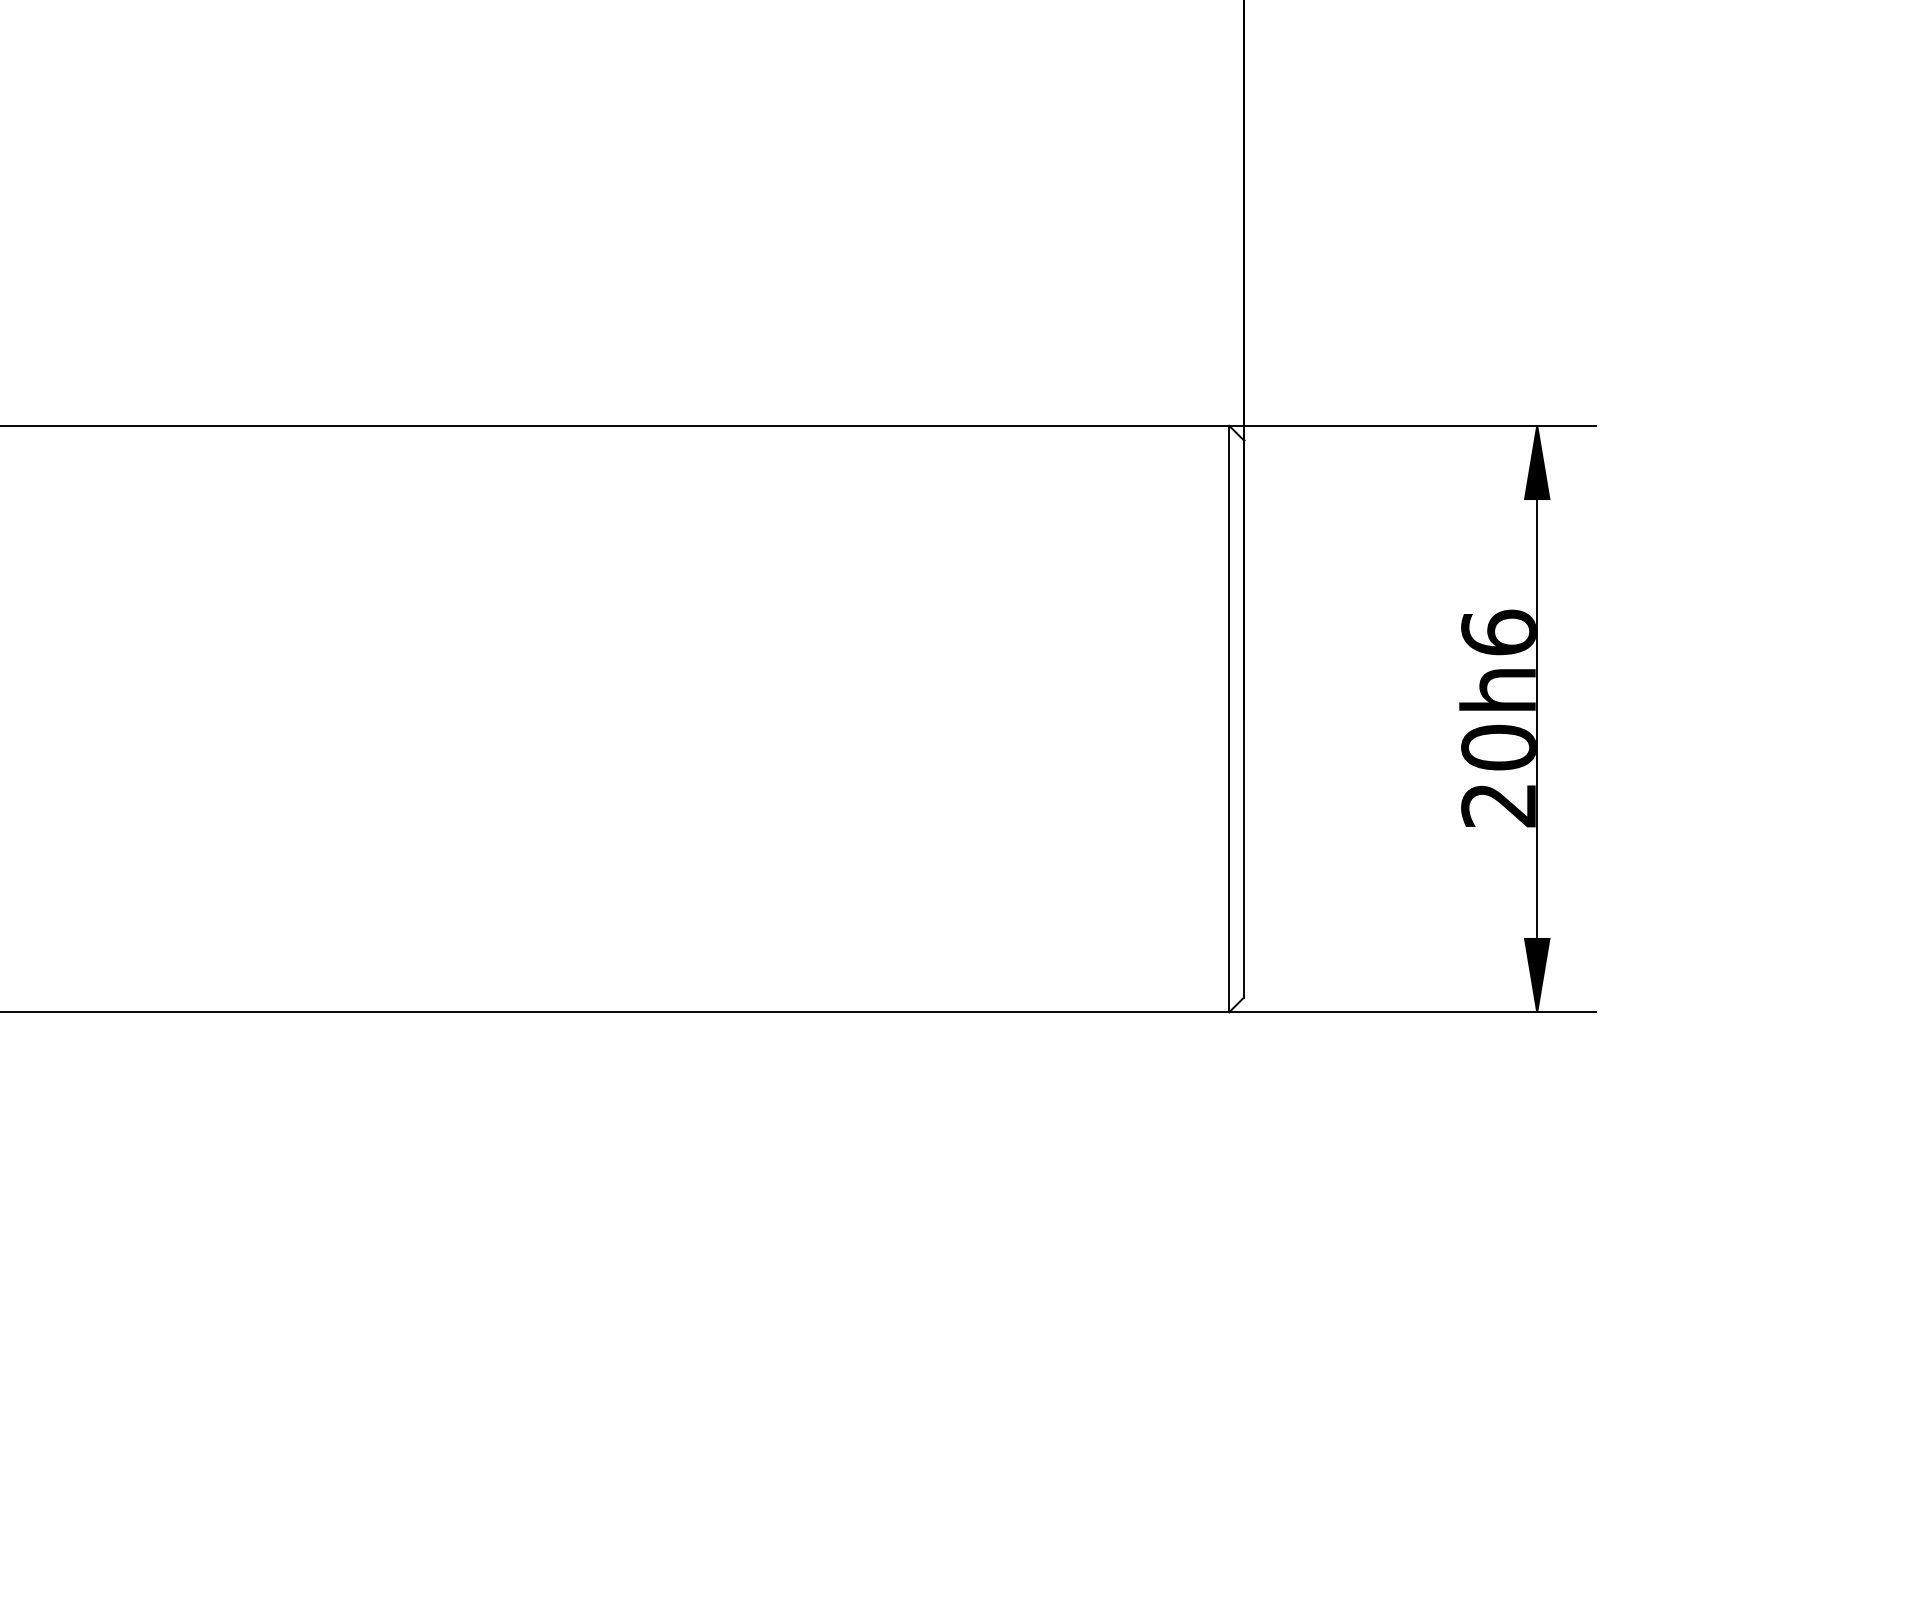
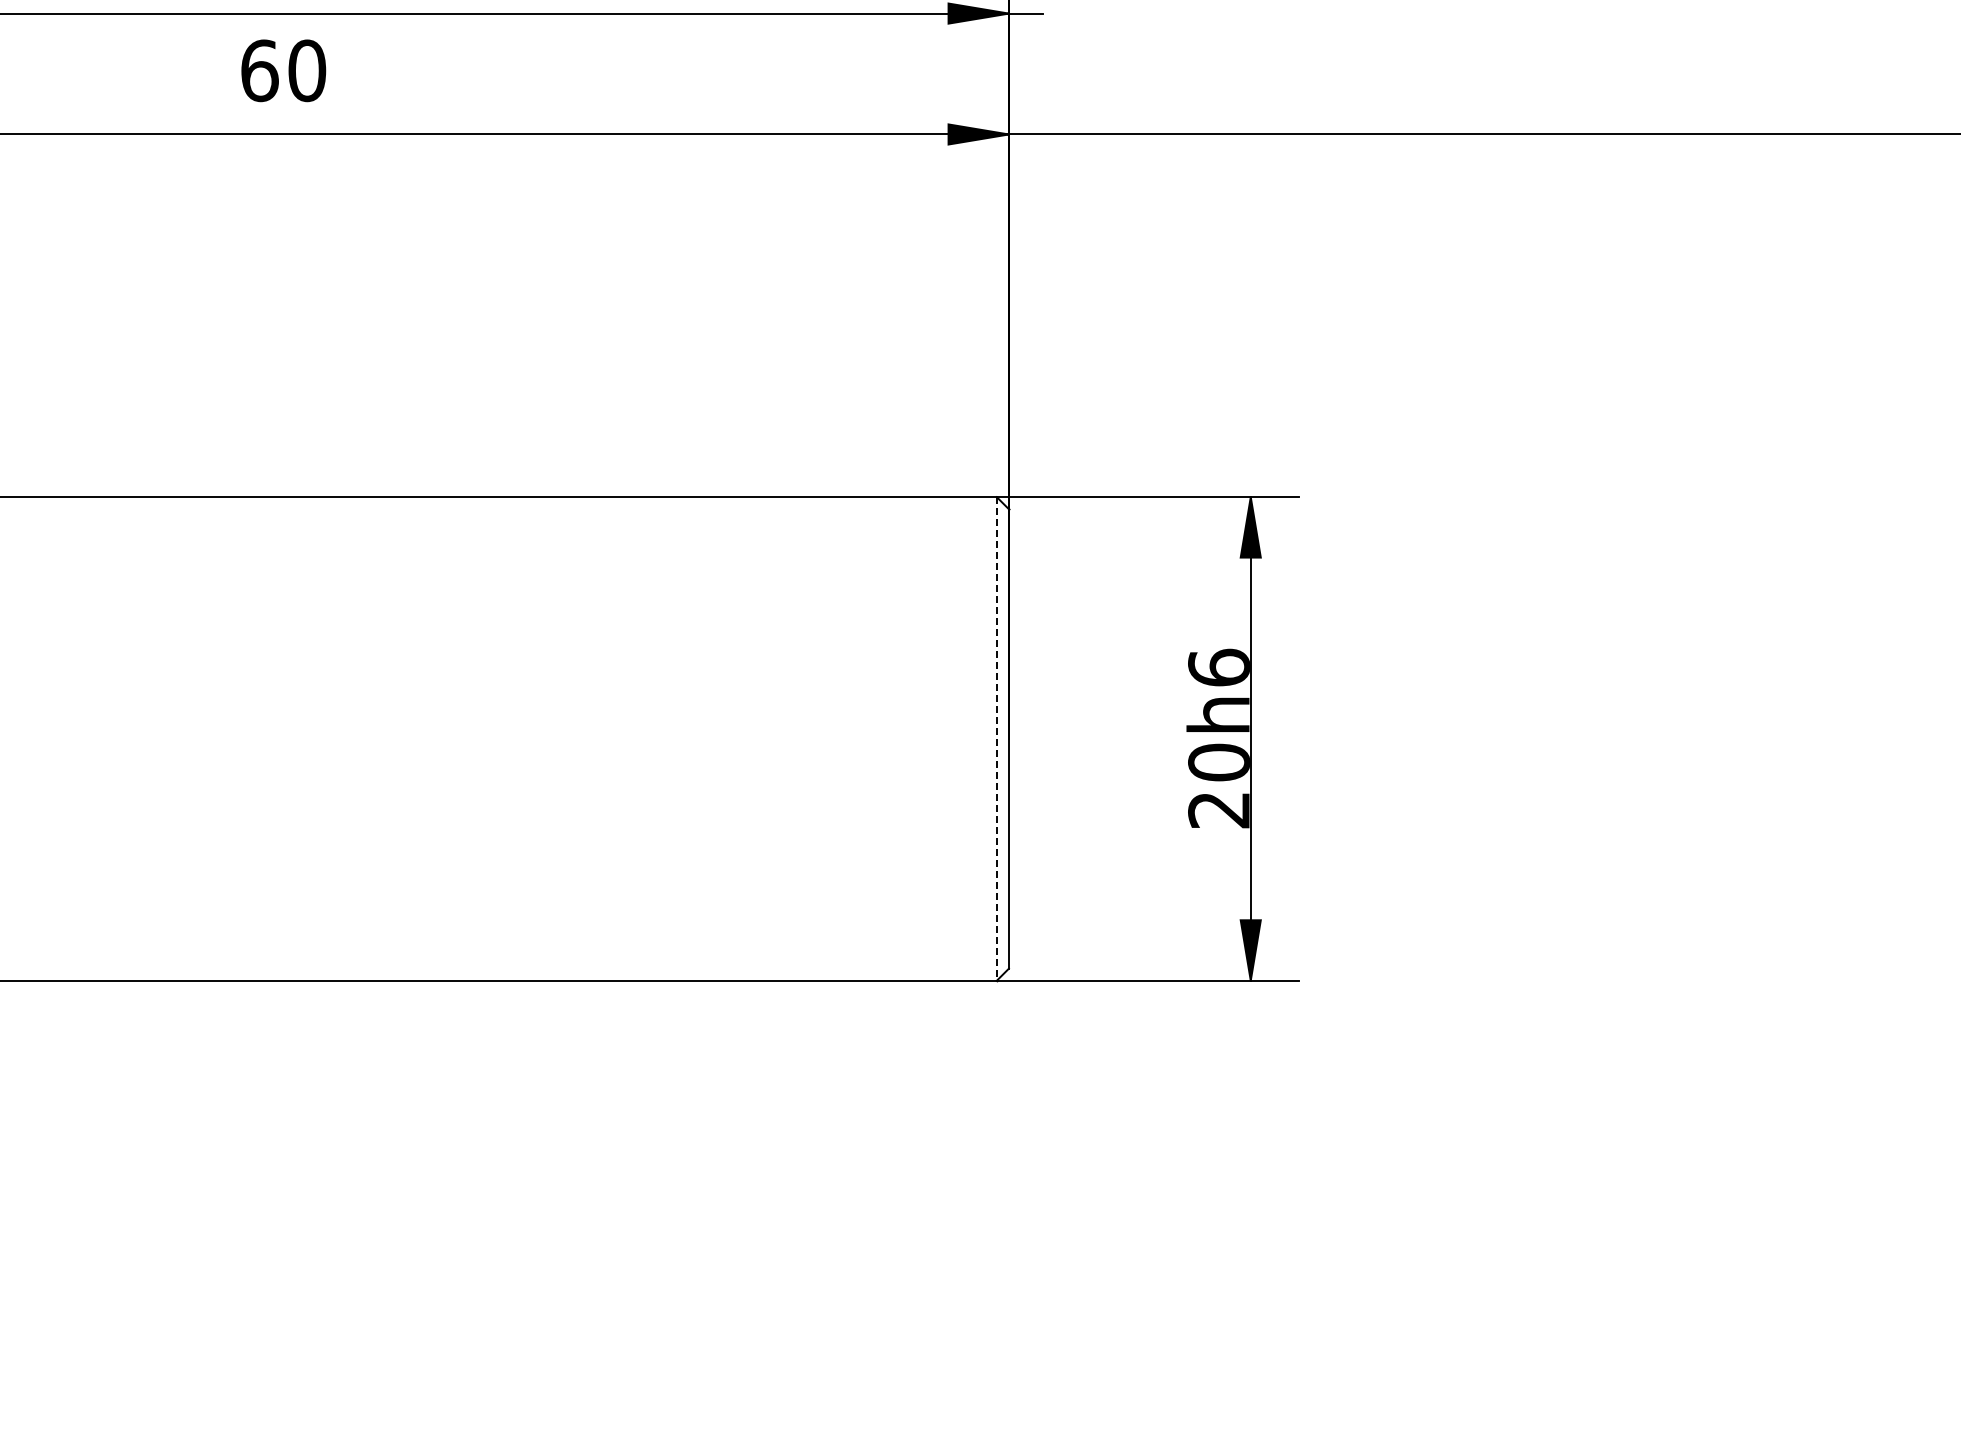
line: (1228, 718) -> (996, 738), solid -> dashed

